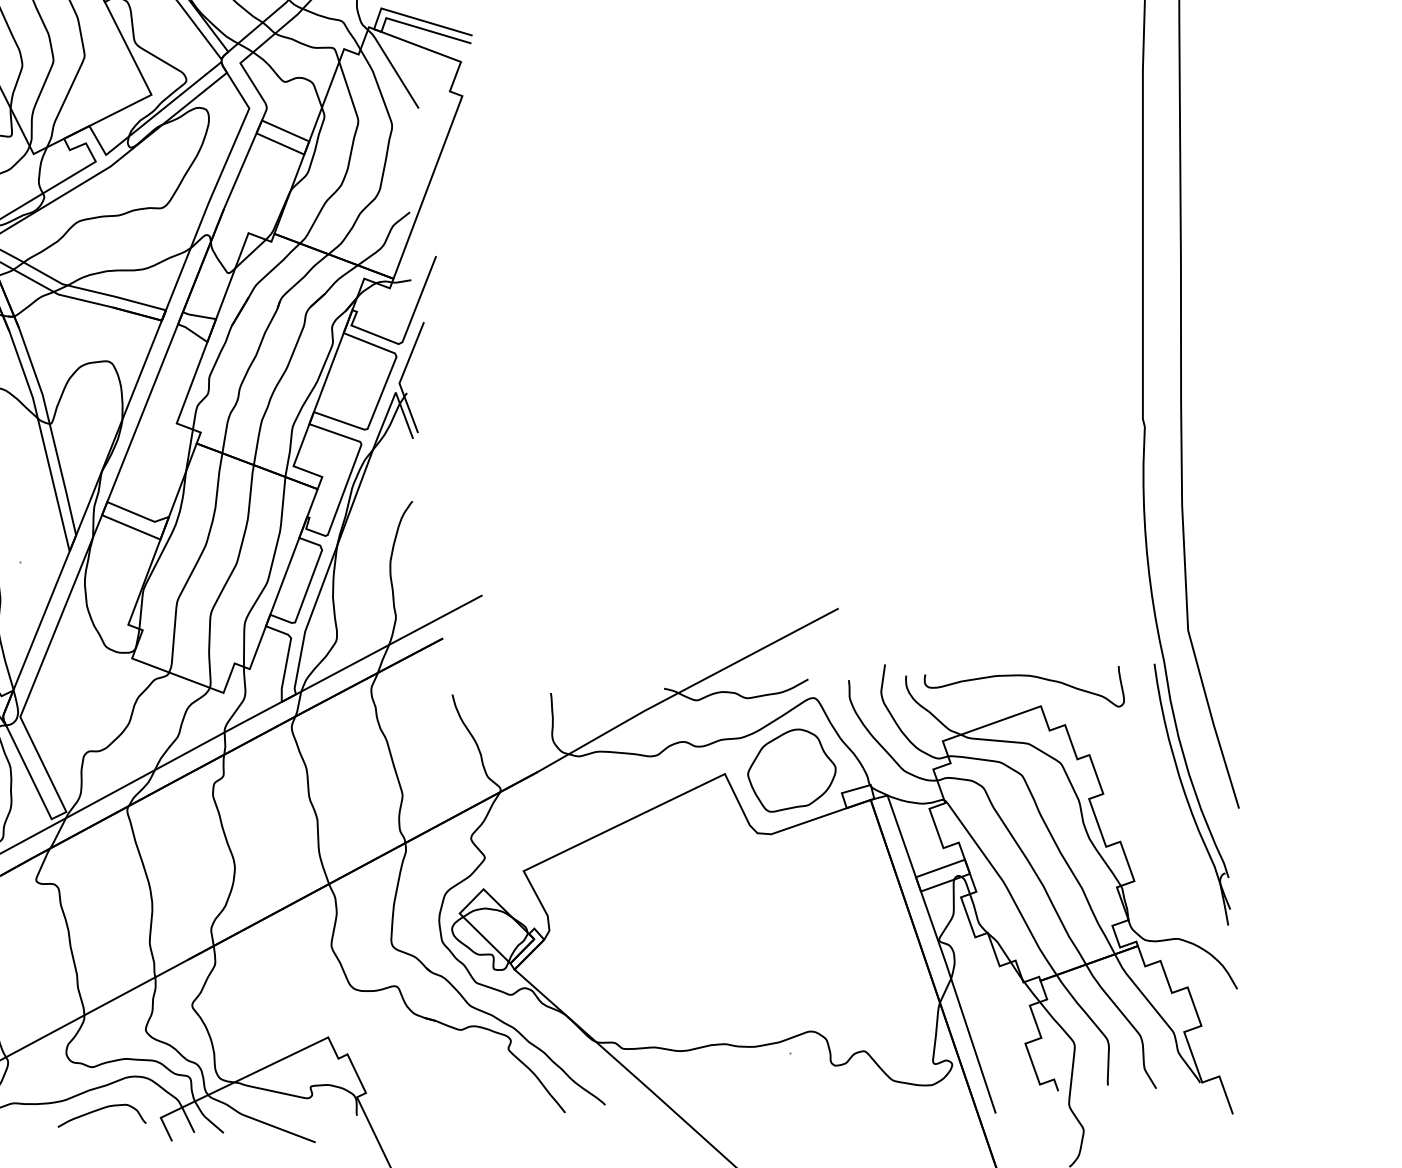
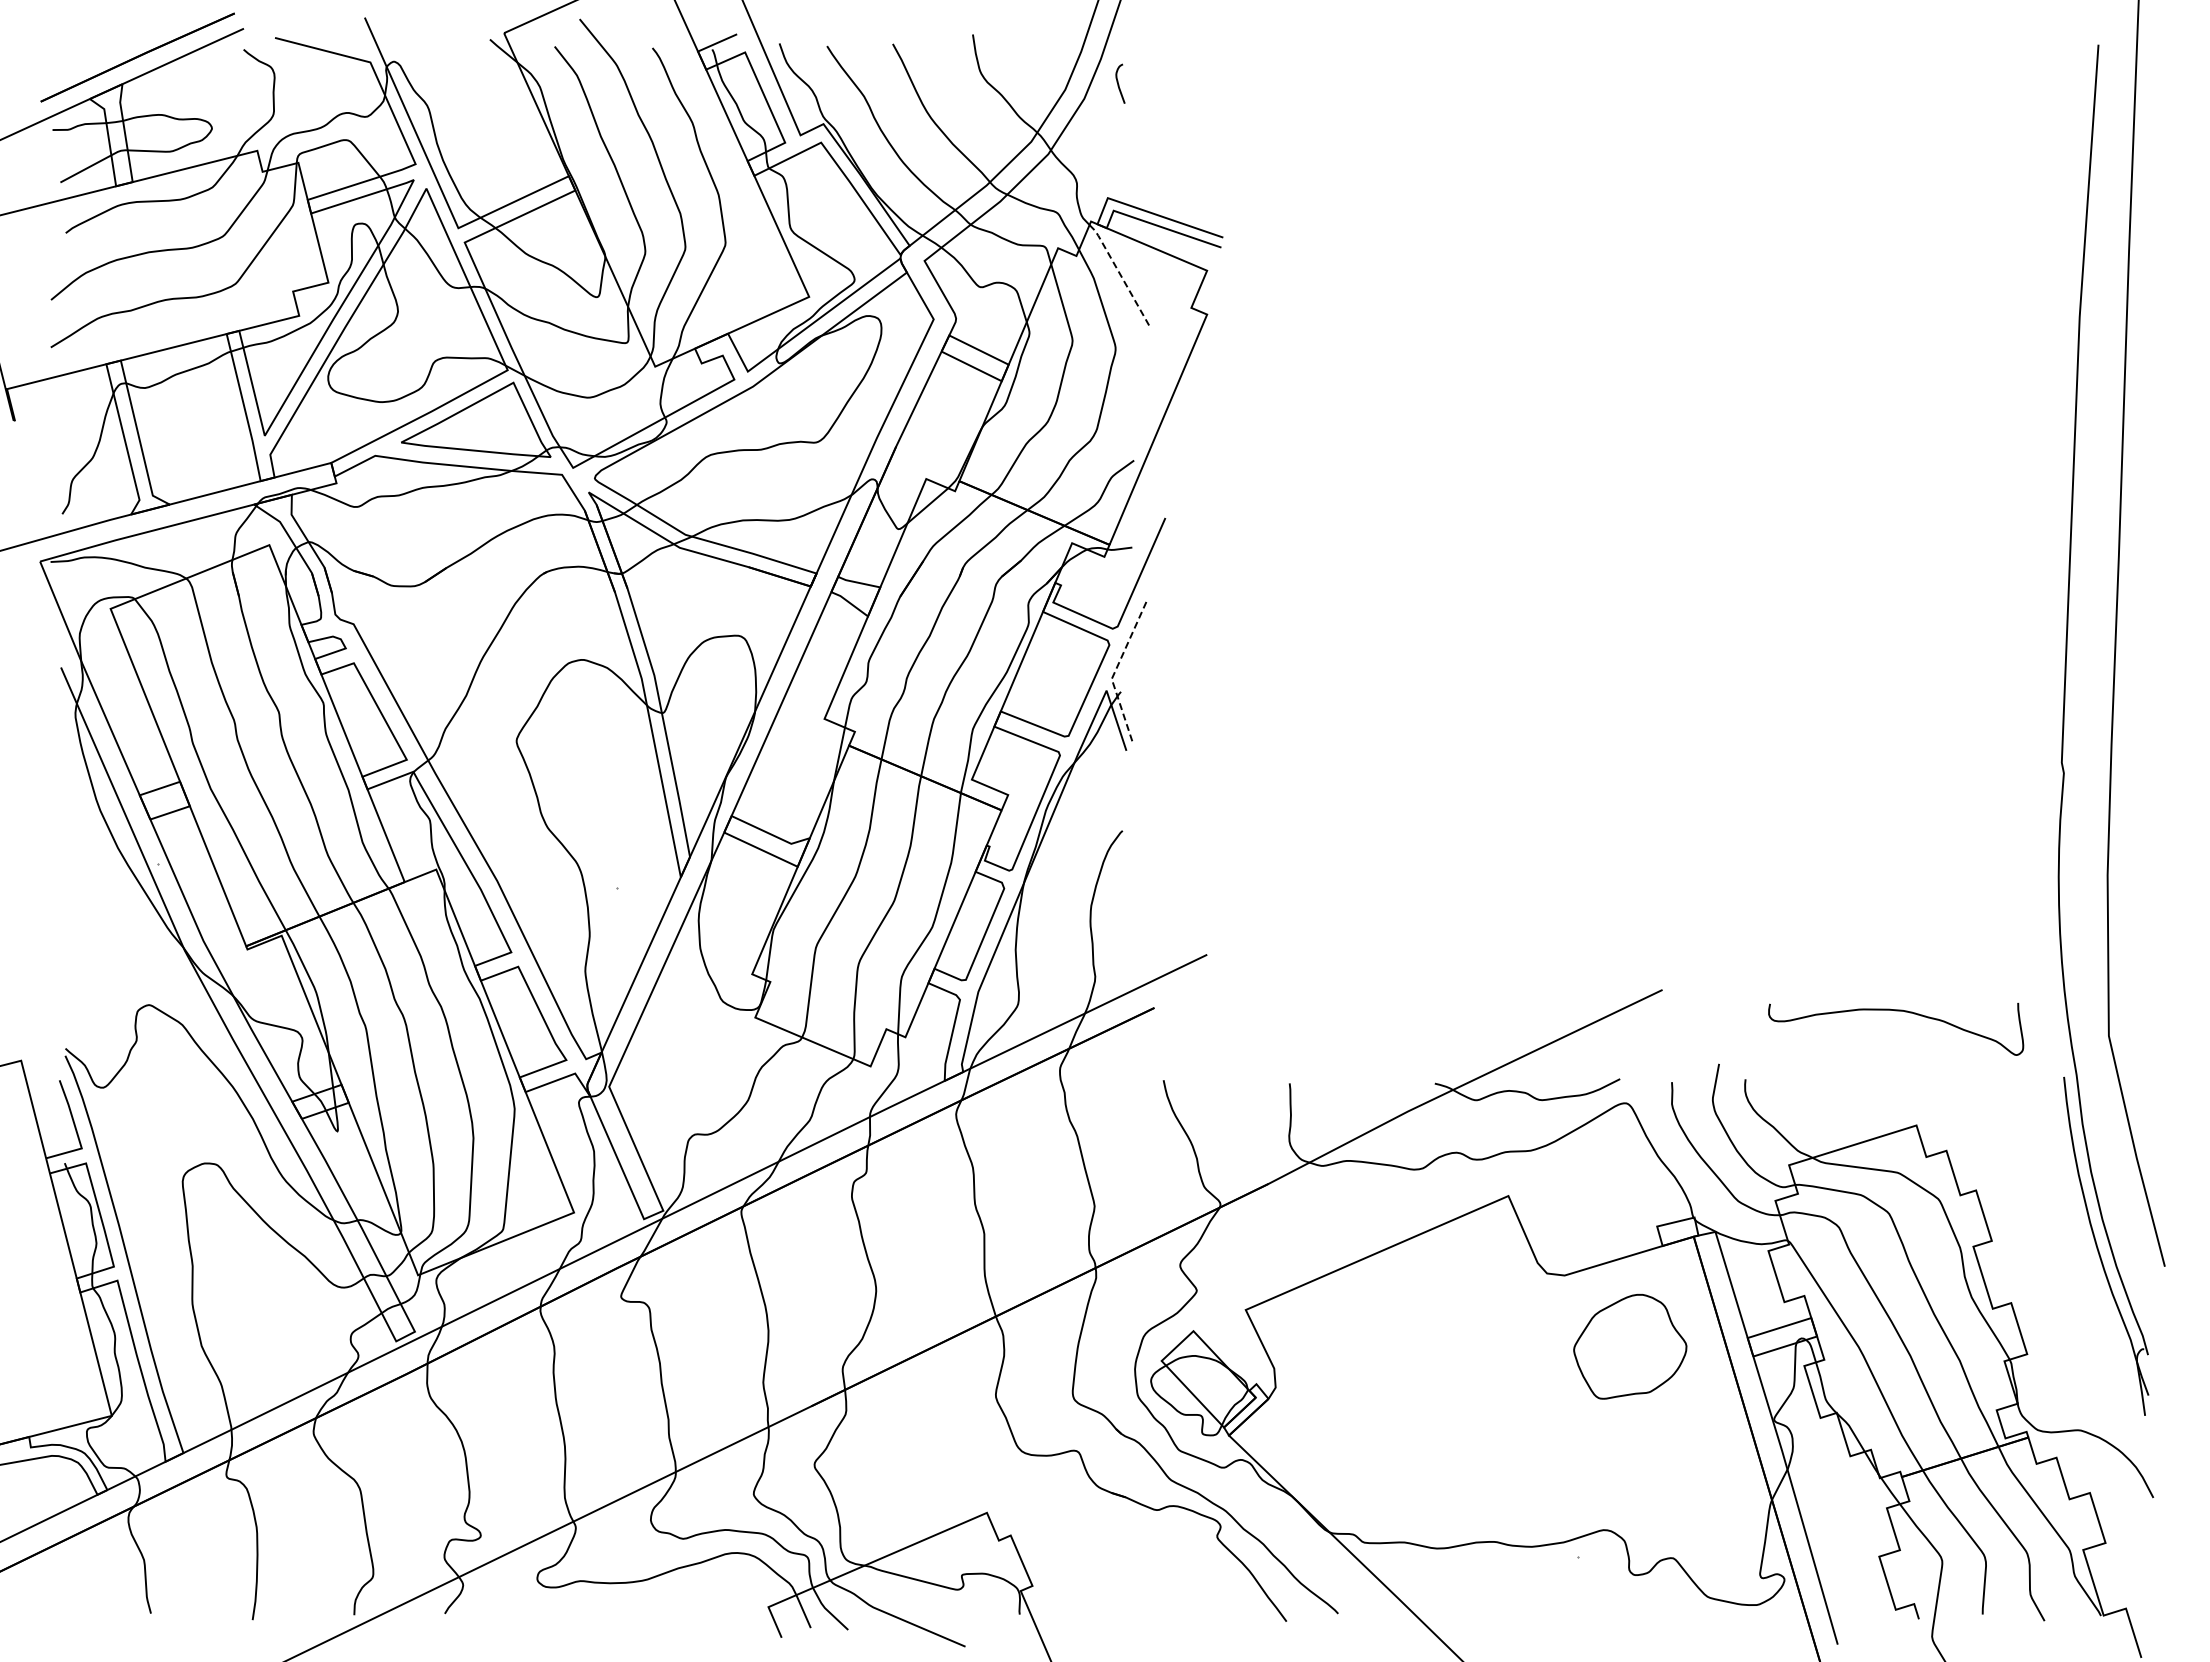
line: (393, 67) -> (1120, 274), solid -> dashed
line: (402, 377) -> (1115, 671), solid -> dashed
curve: (1024, 676) -> (1896, 1011), moved
part: (792, 770) -> (1630, 1346), moved
curve: (99, 1110) -> (690, 1594), removed

